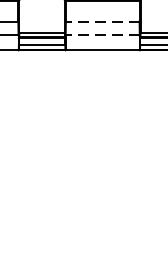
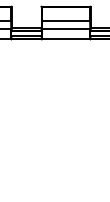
line: (101, 21) -> (65, 20), dashed -> solid
line: (101, 35) -> (65, 29), dashed -> solid

